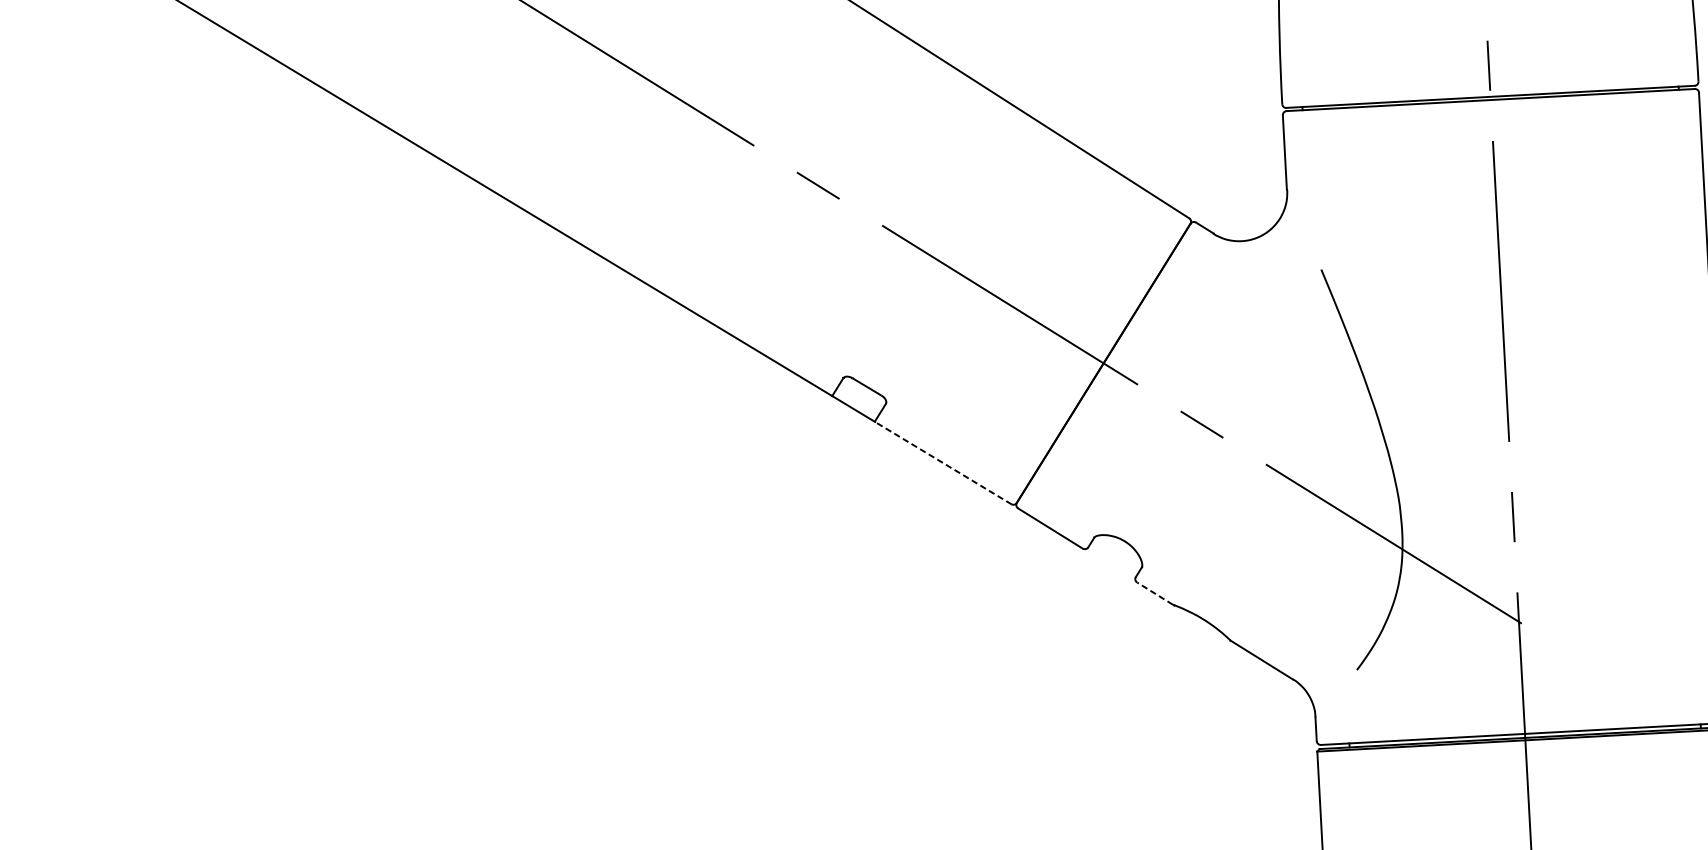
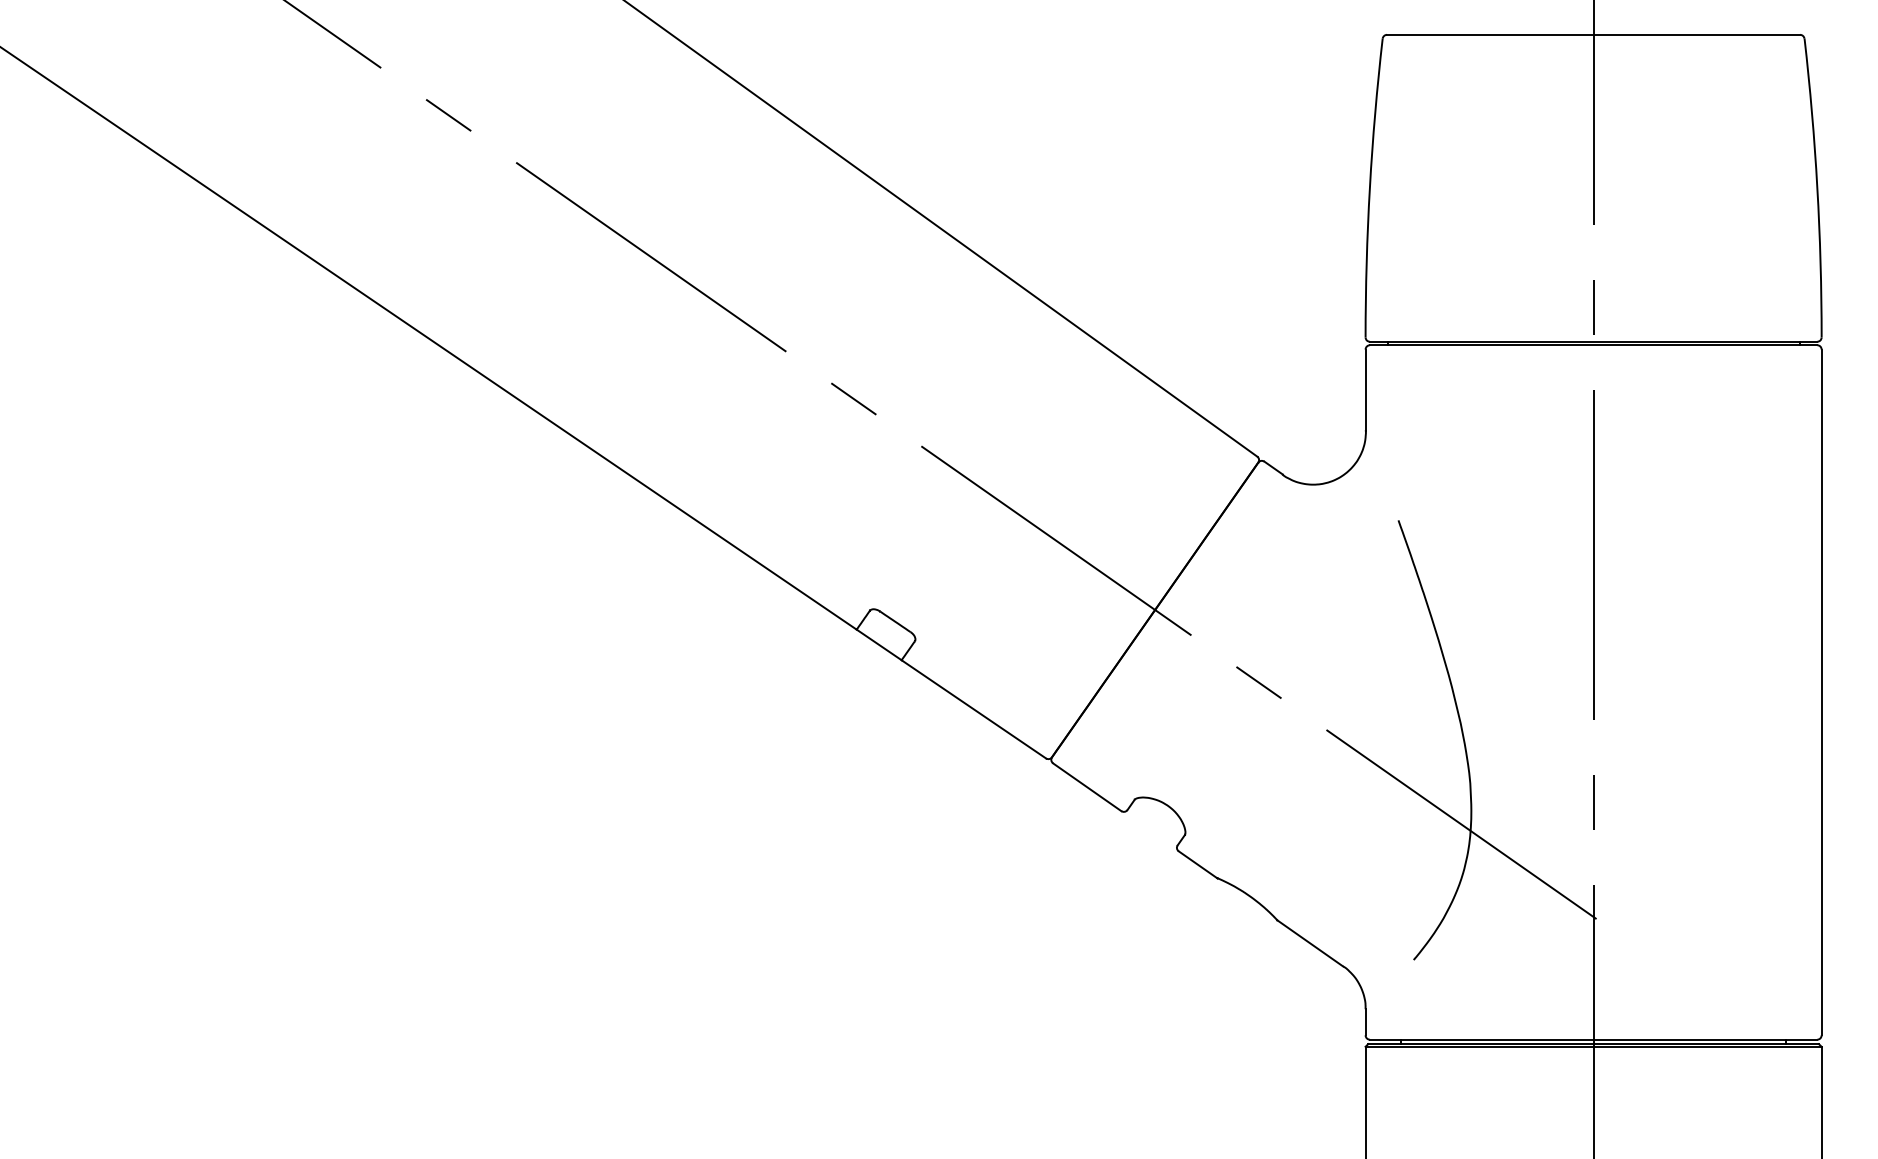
line: (942, 463) -> (973, 709), dashed -> solid
line: (1154, 593) -> (1197, 864), dashed -> solid

